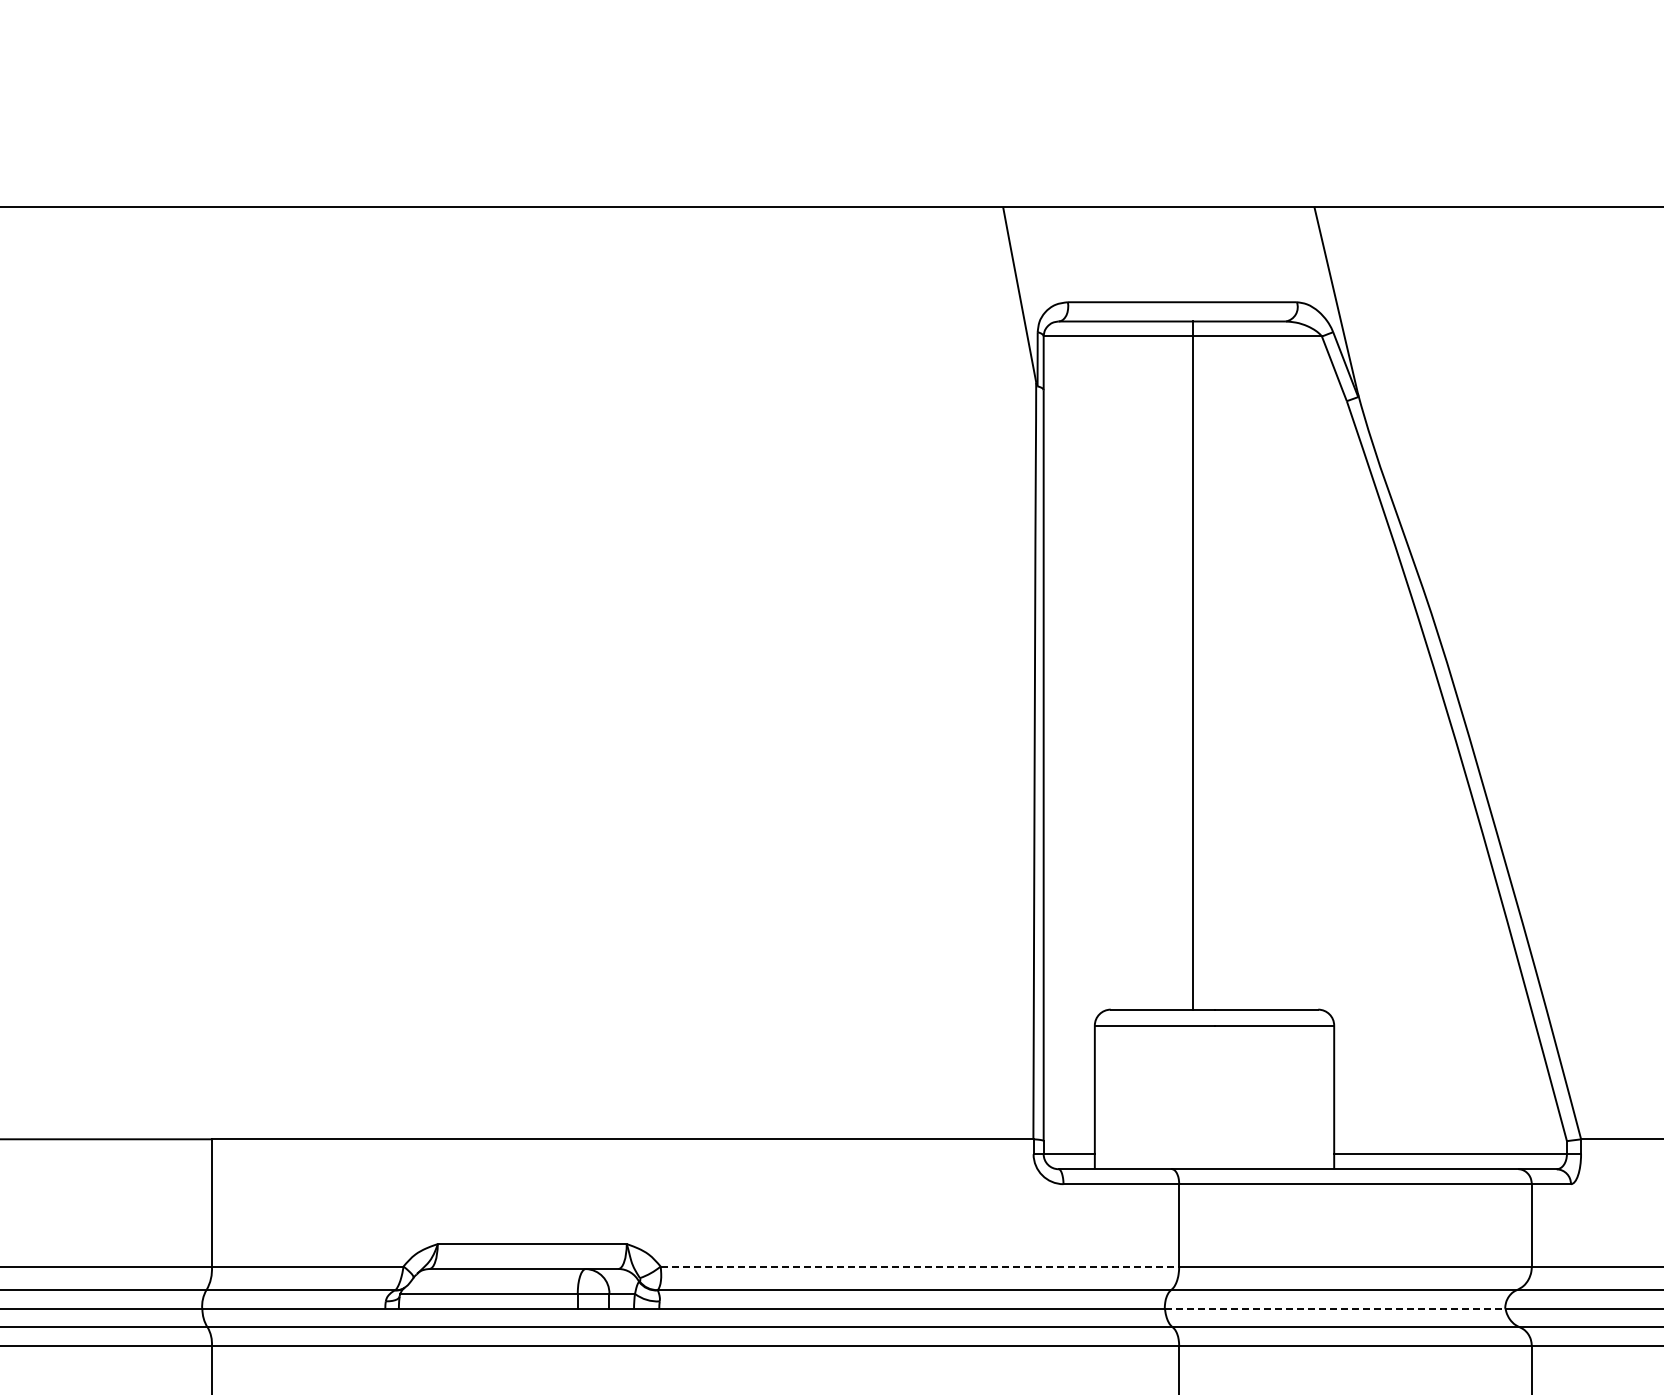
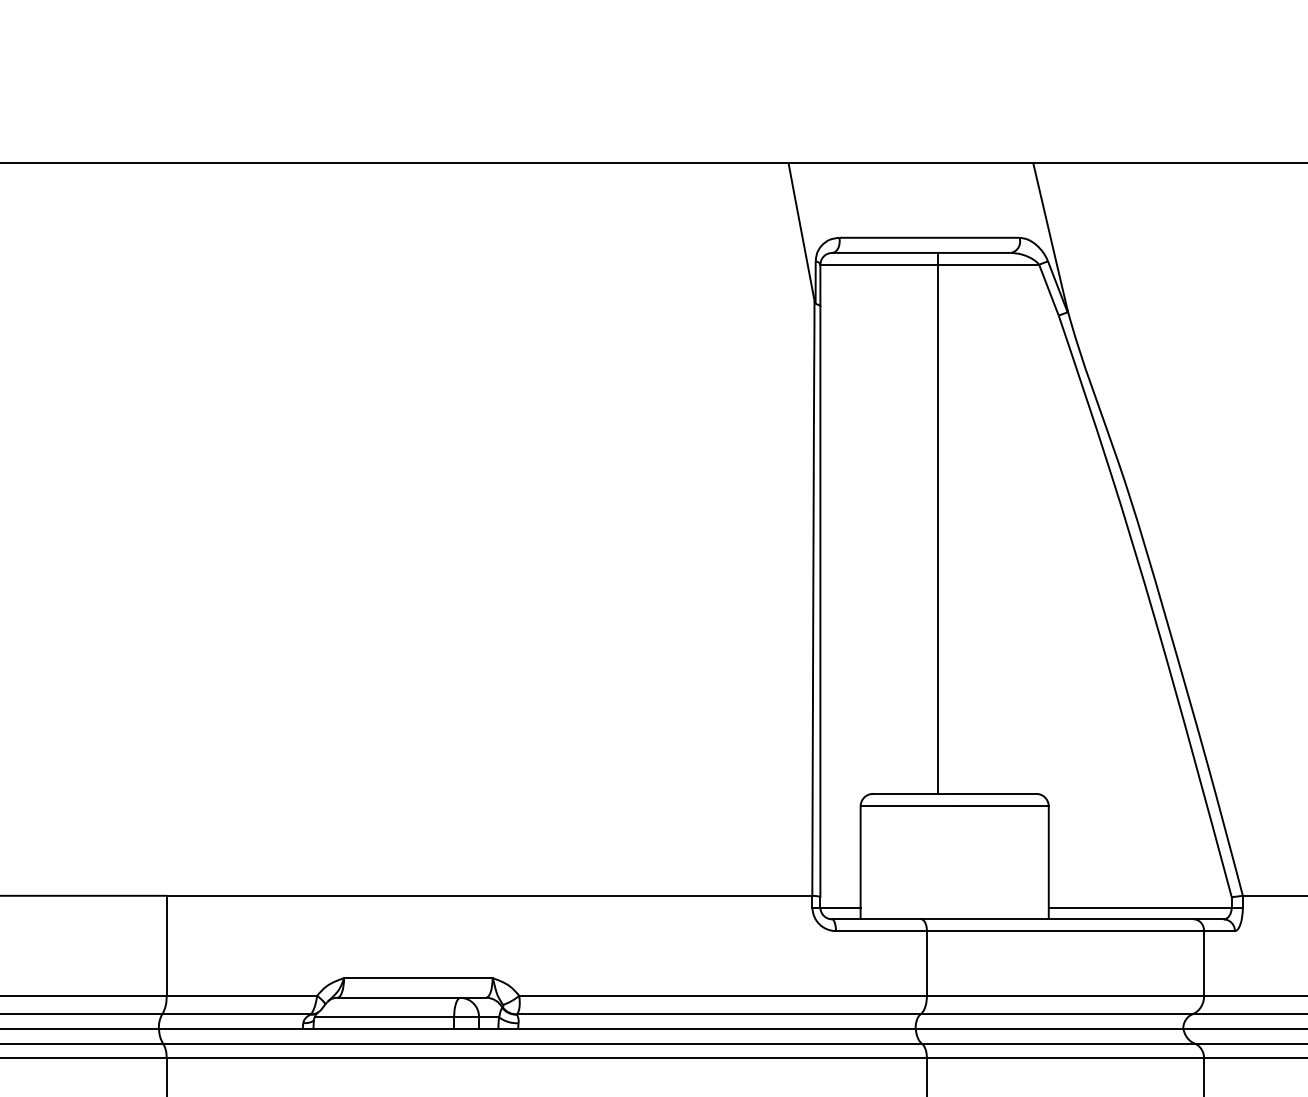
line: (920, 1266) -> (723, 995), dashed -> solid
line: (1335, 1308) -> (1049, 1028), dashed -> solid

